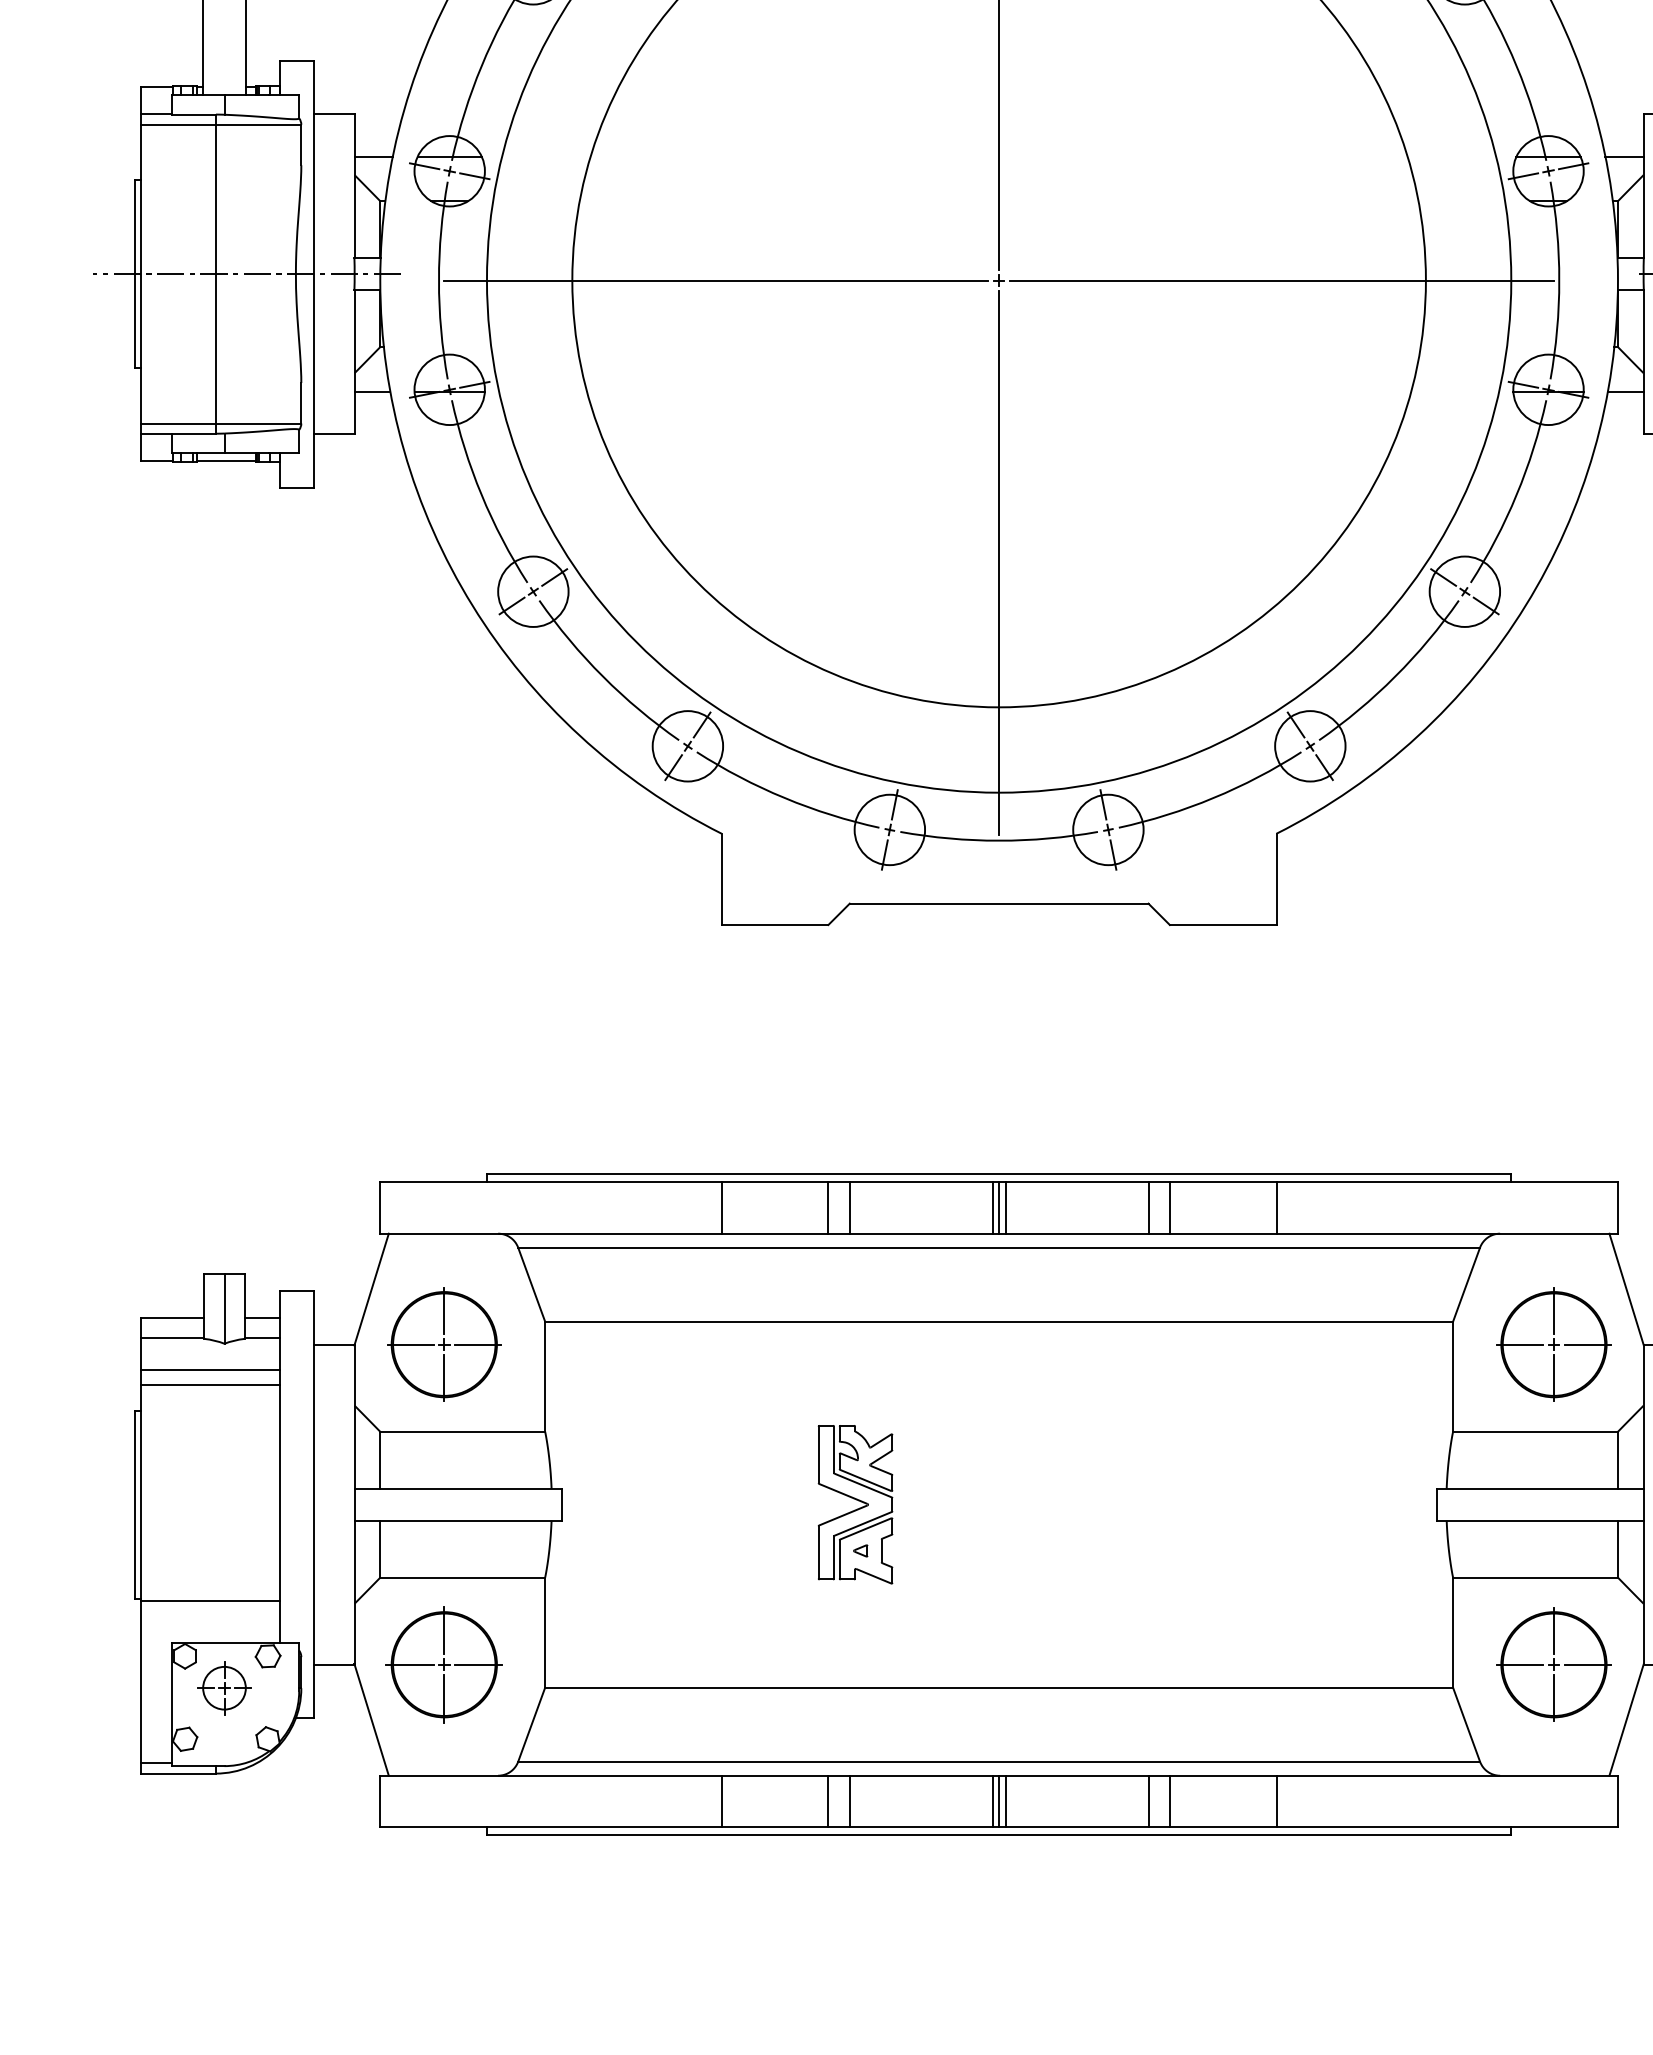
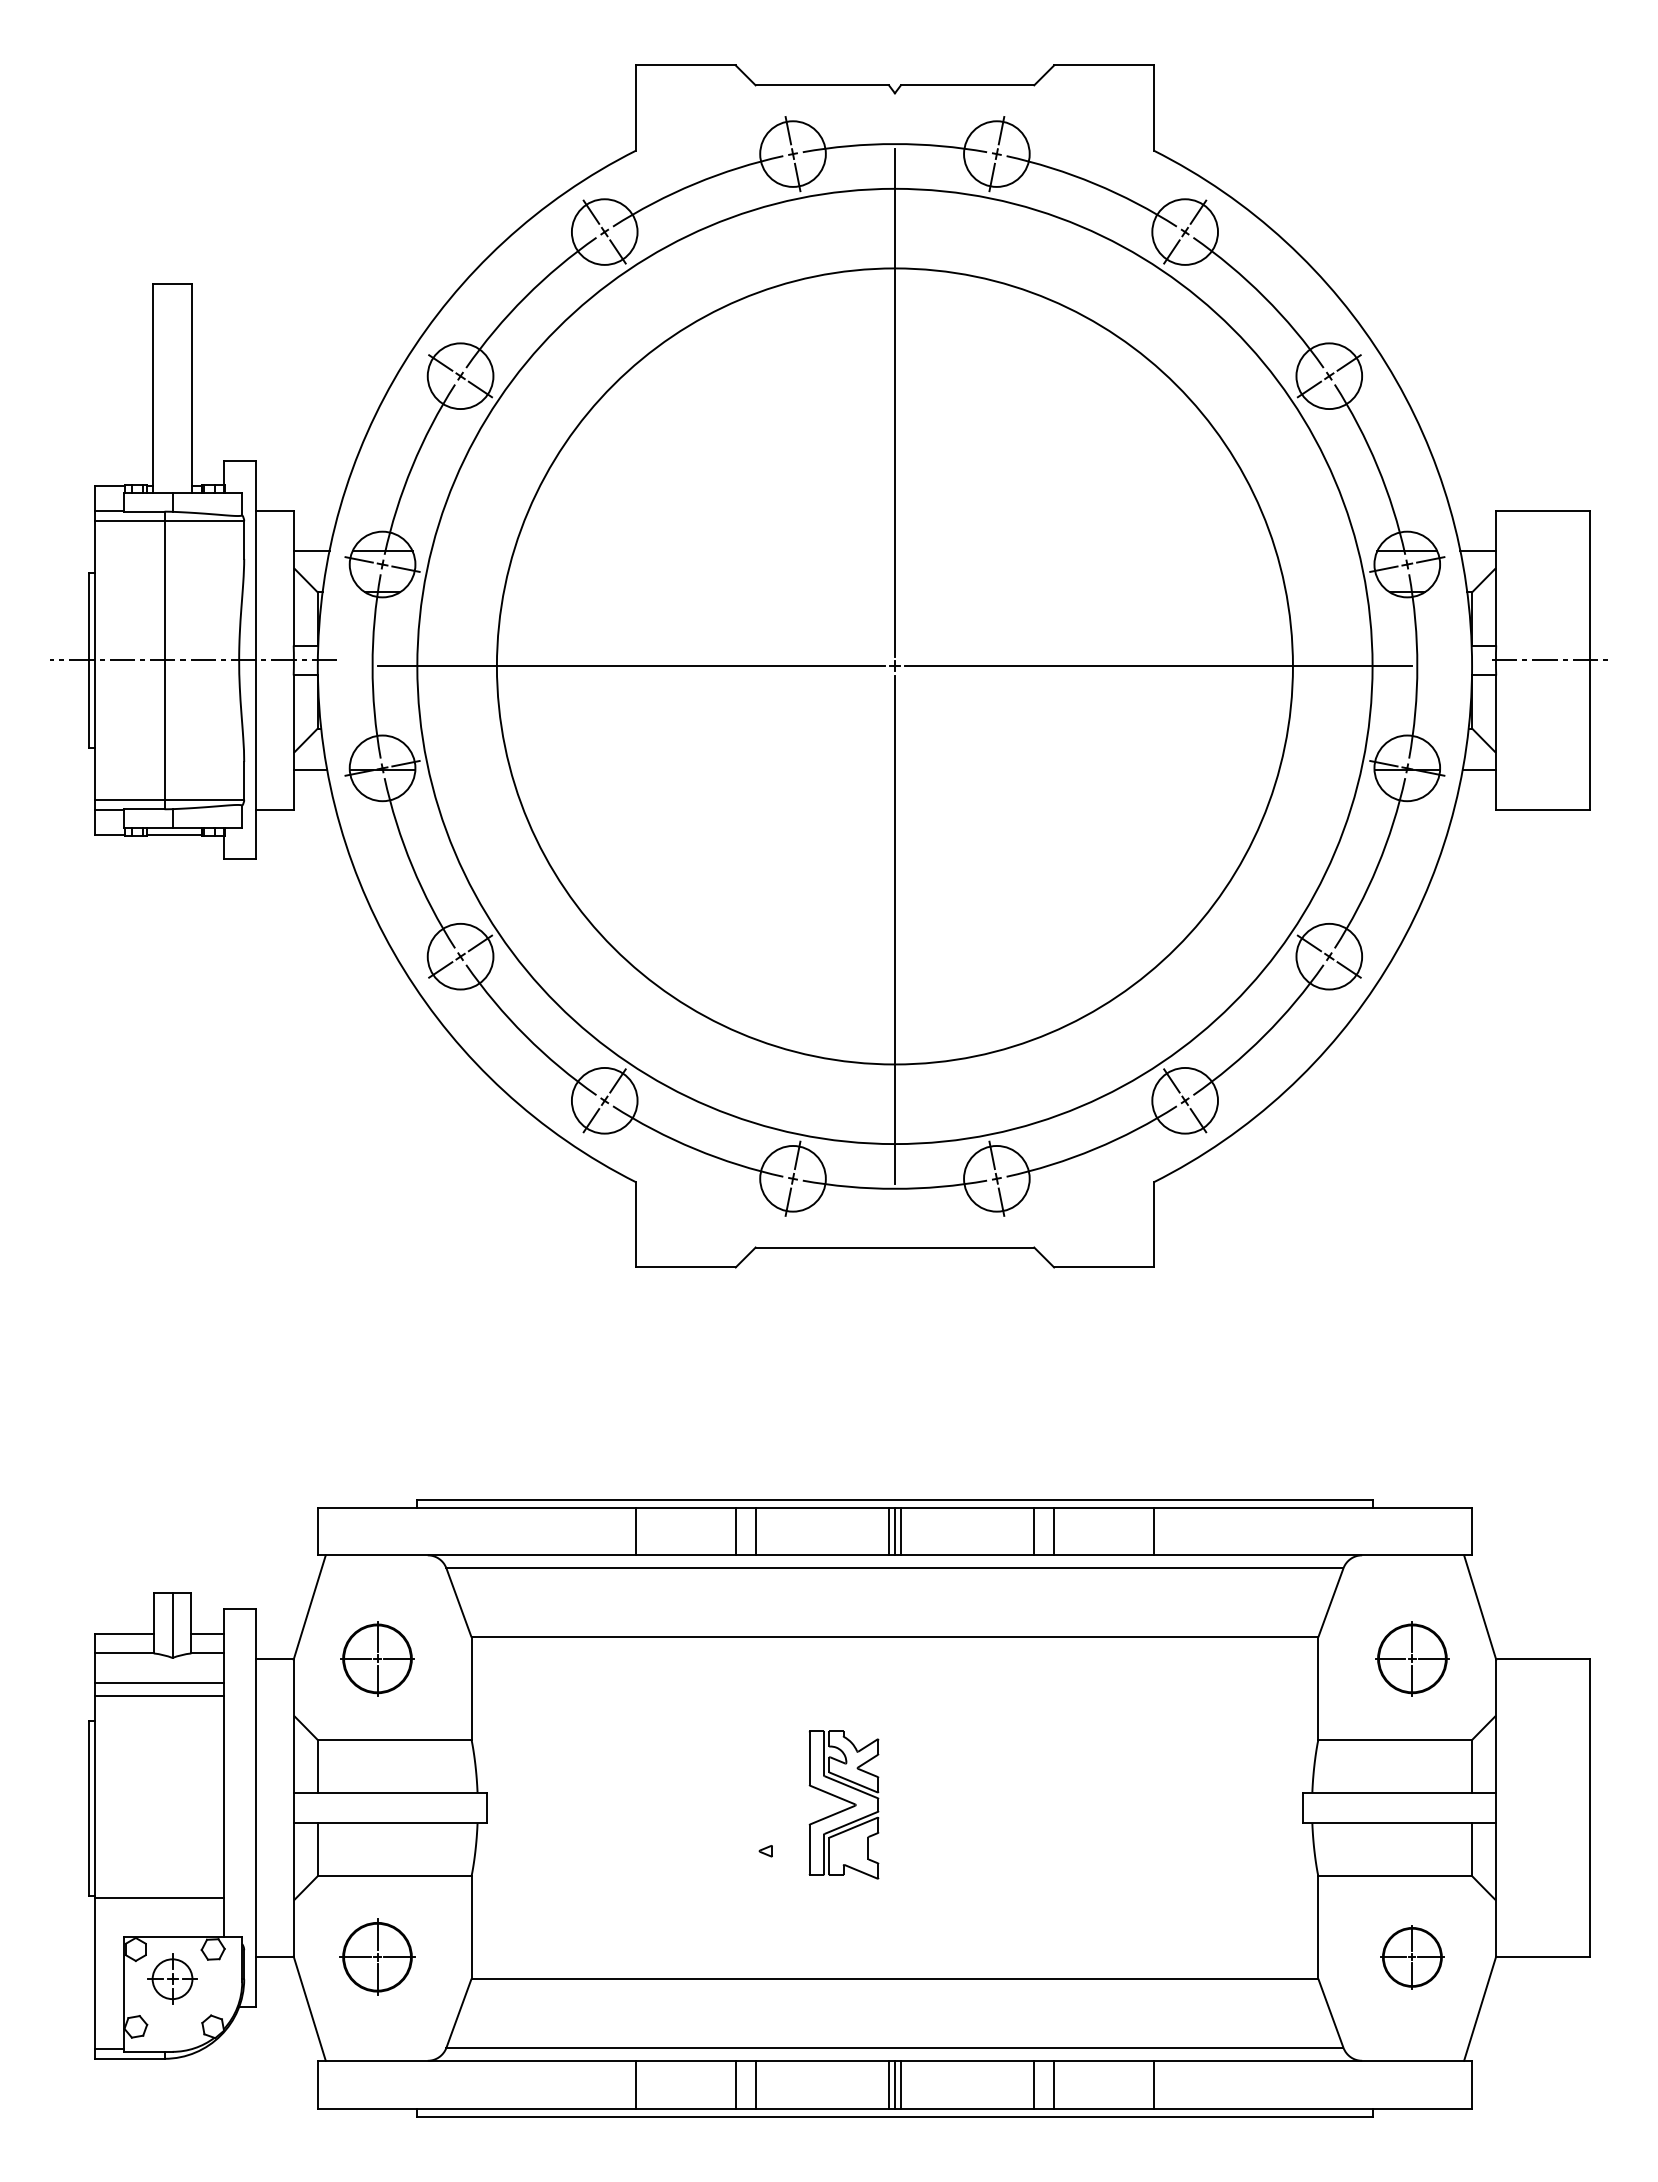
part: (444, 1344) -> (377, 1658), size x0.7
part: (1554, 1344) -> (1412, 1658), size x0.7
part: (854, 1504) -> (843, 1804), moved
part: (444, 1663) -> (377, 1956), size x0.7
part: (1554, 1664) -> (1412, 1957), size x0.6

